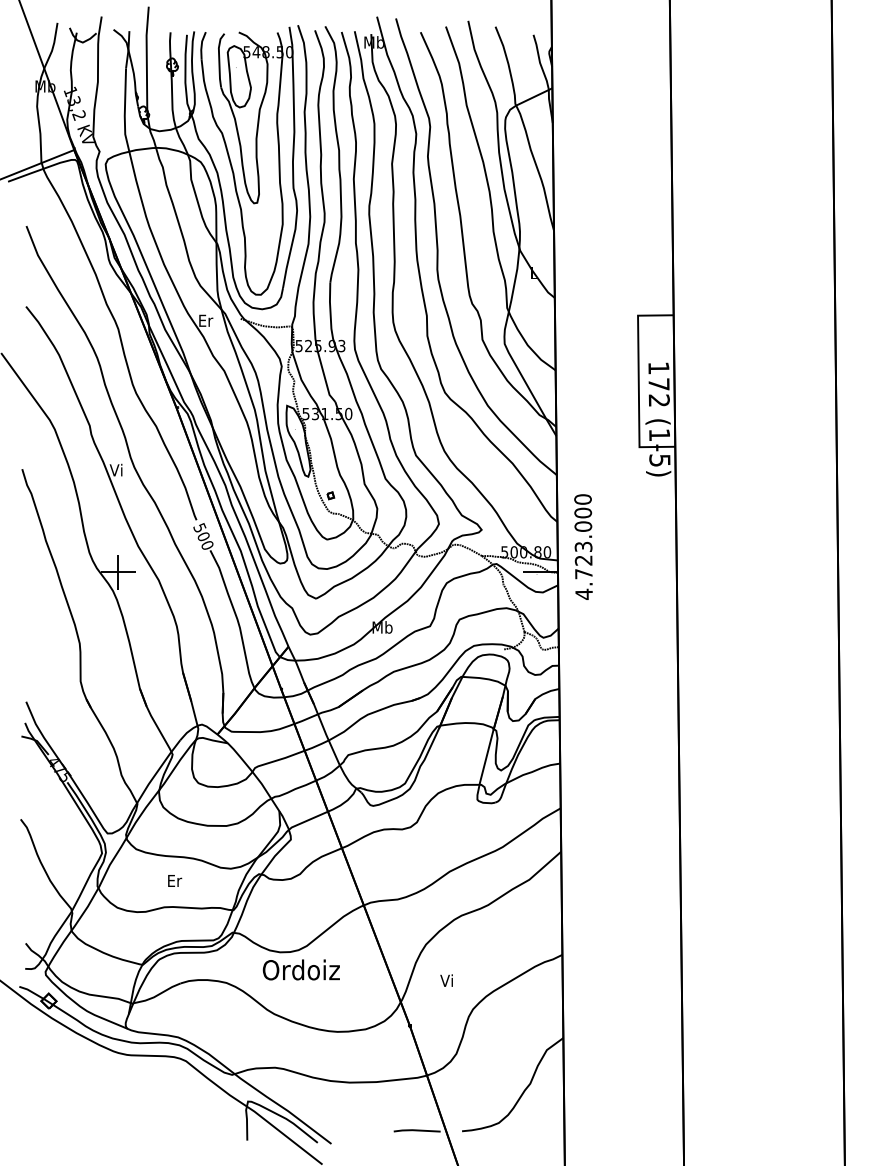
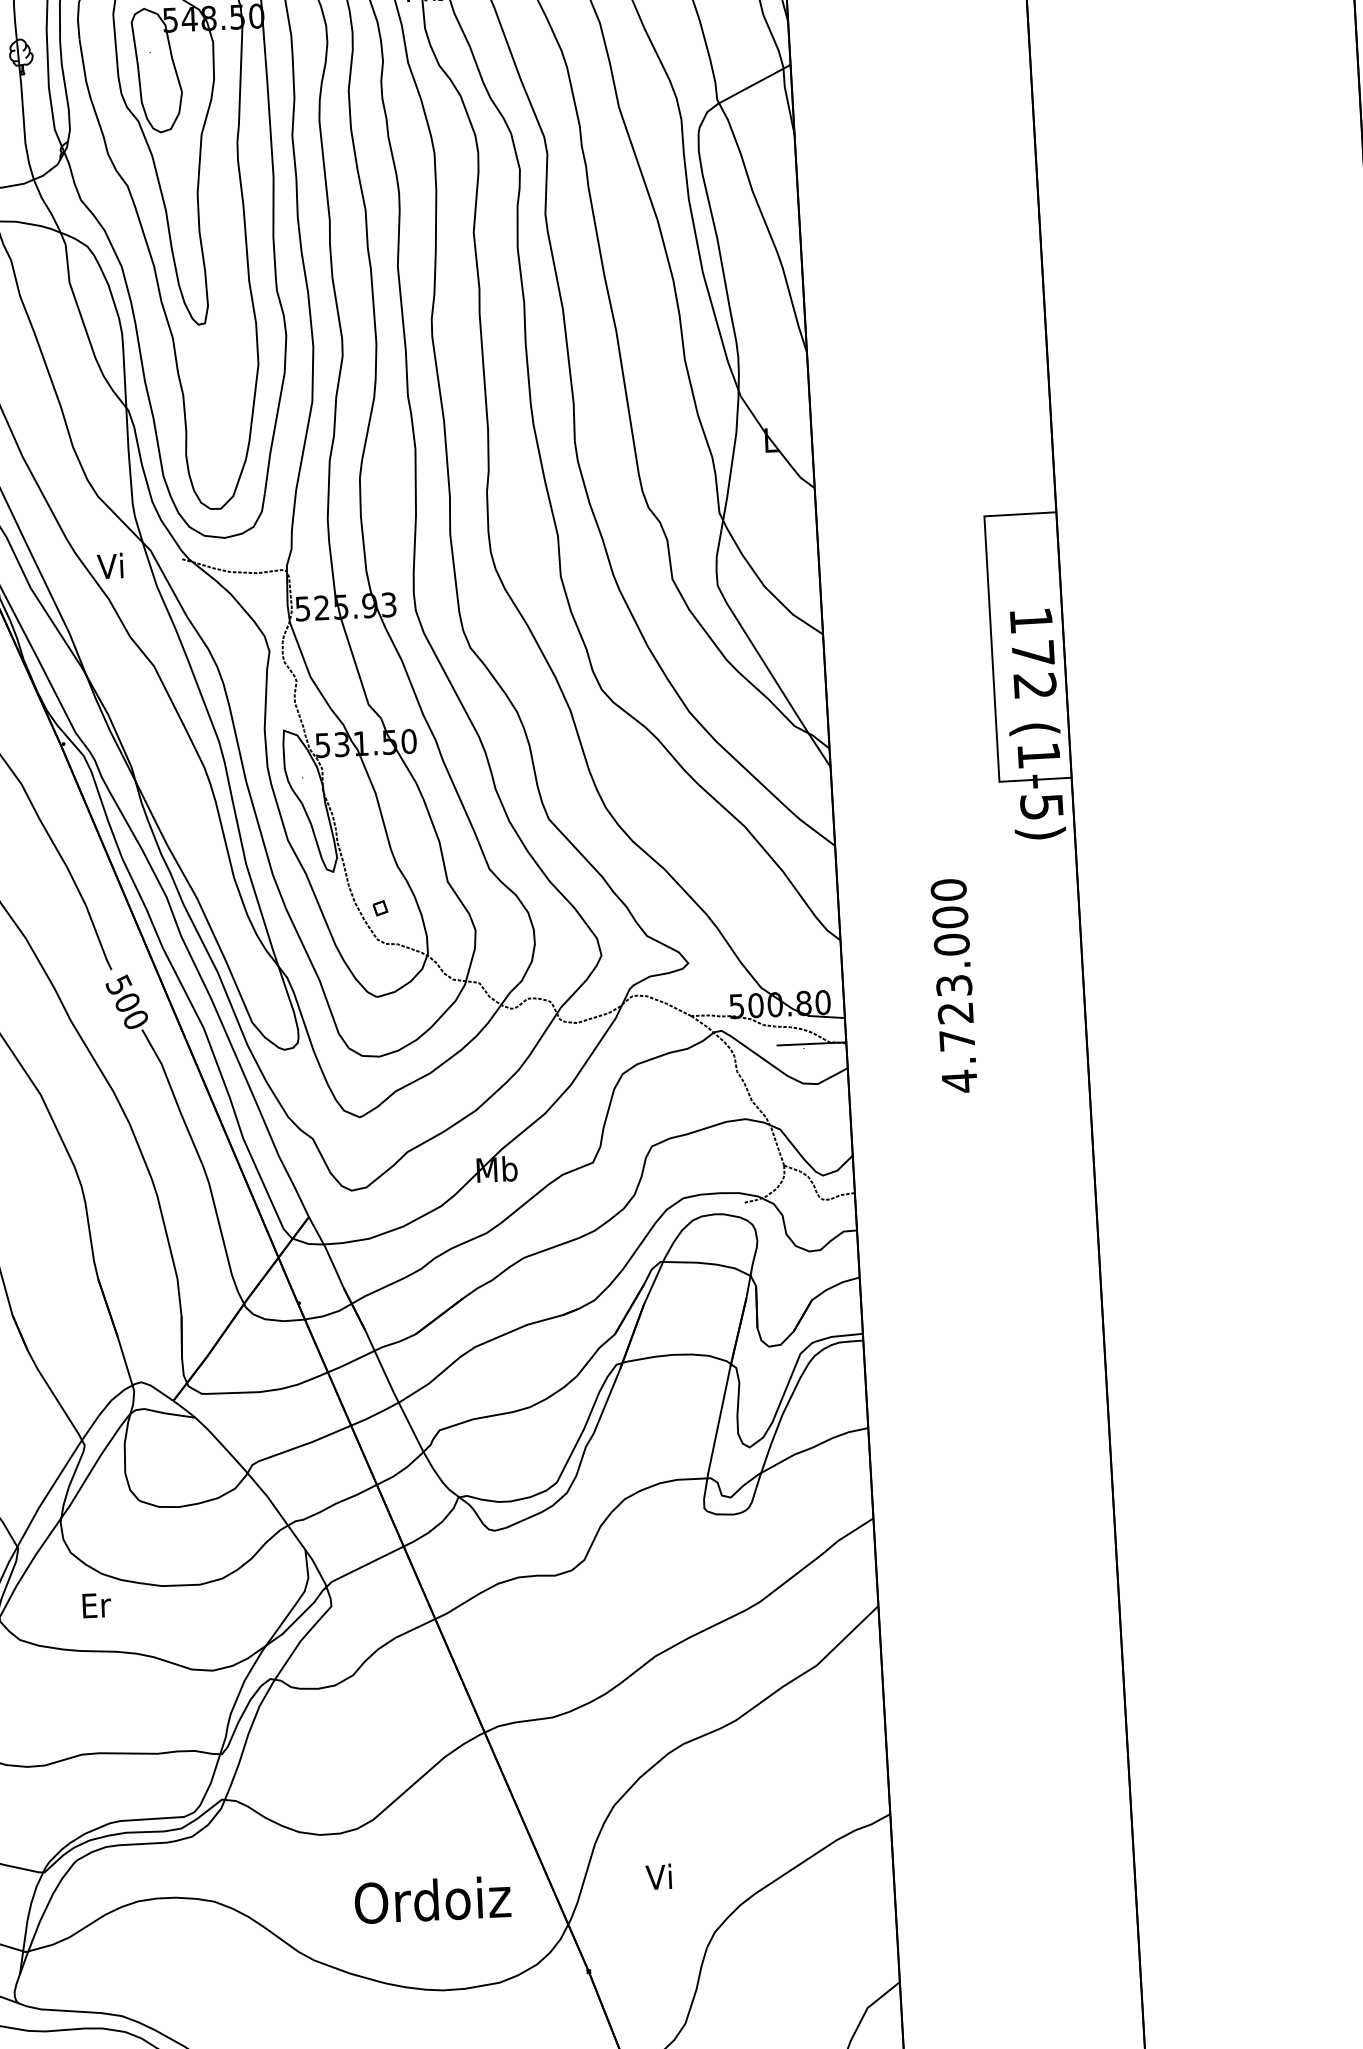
text: (205, 320) -> (111, 565), Er -> Vi
text: (583, 546) -> (954, 984), moved
text: (175, 880) -> (97, 1604), moved
text: (300, 969) -> (430, 1899), moved

